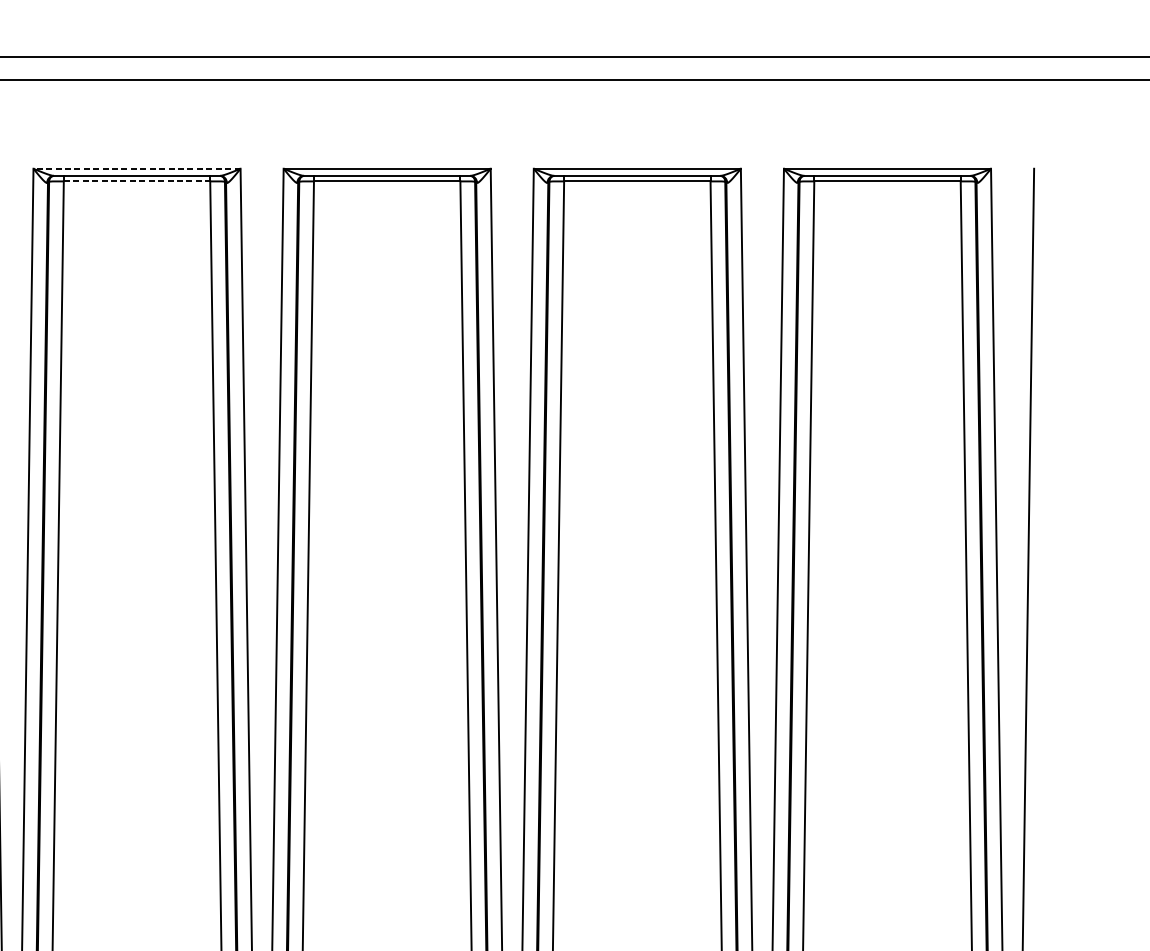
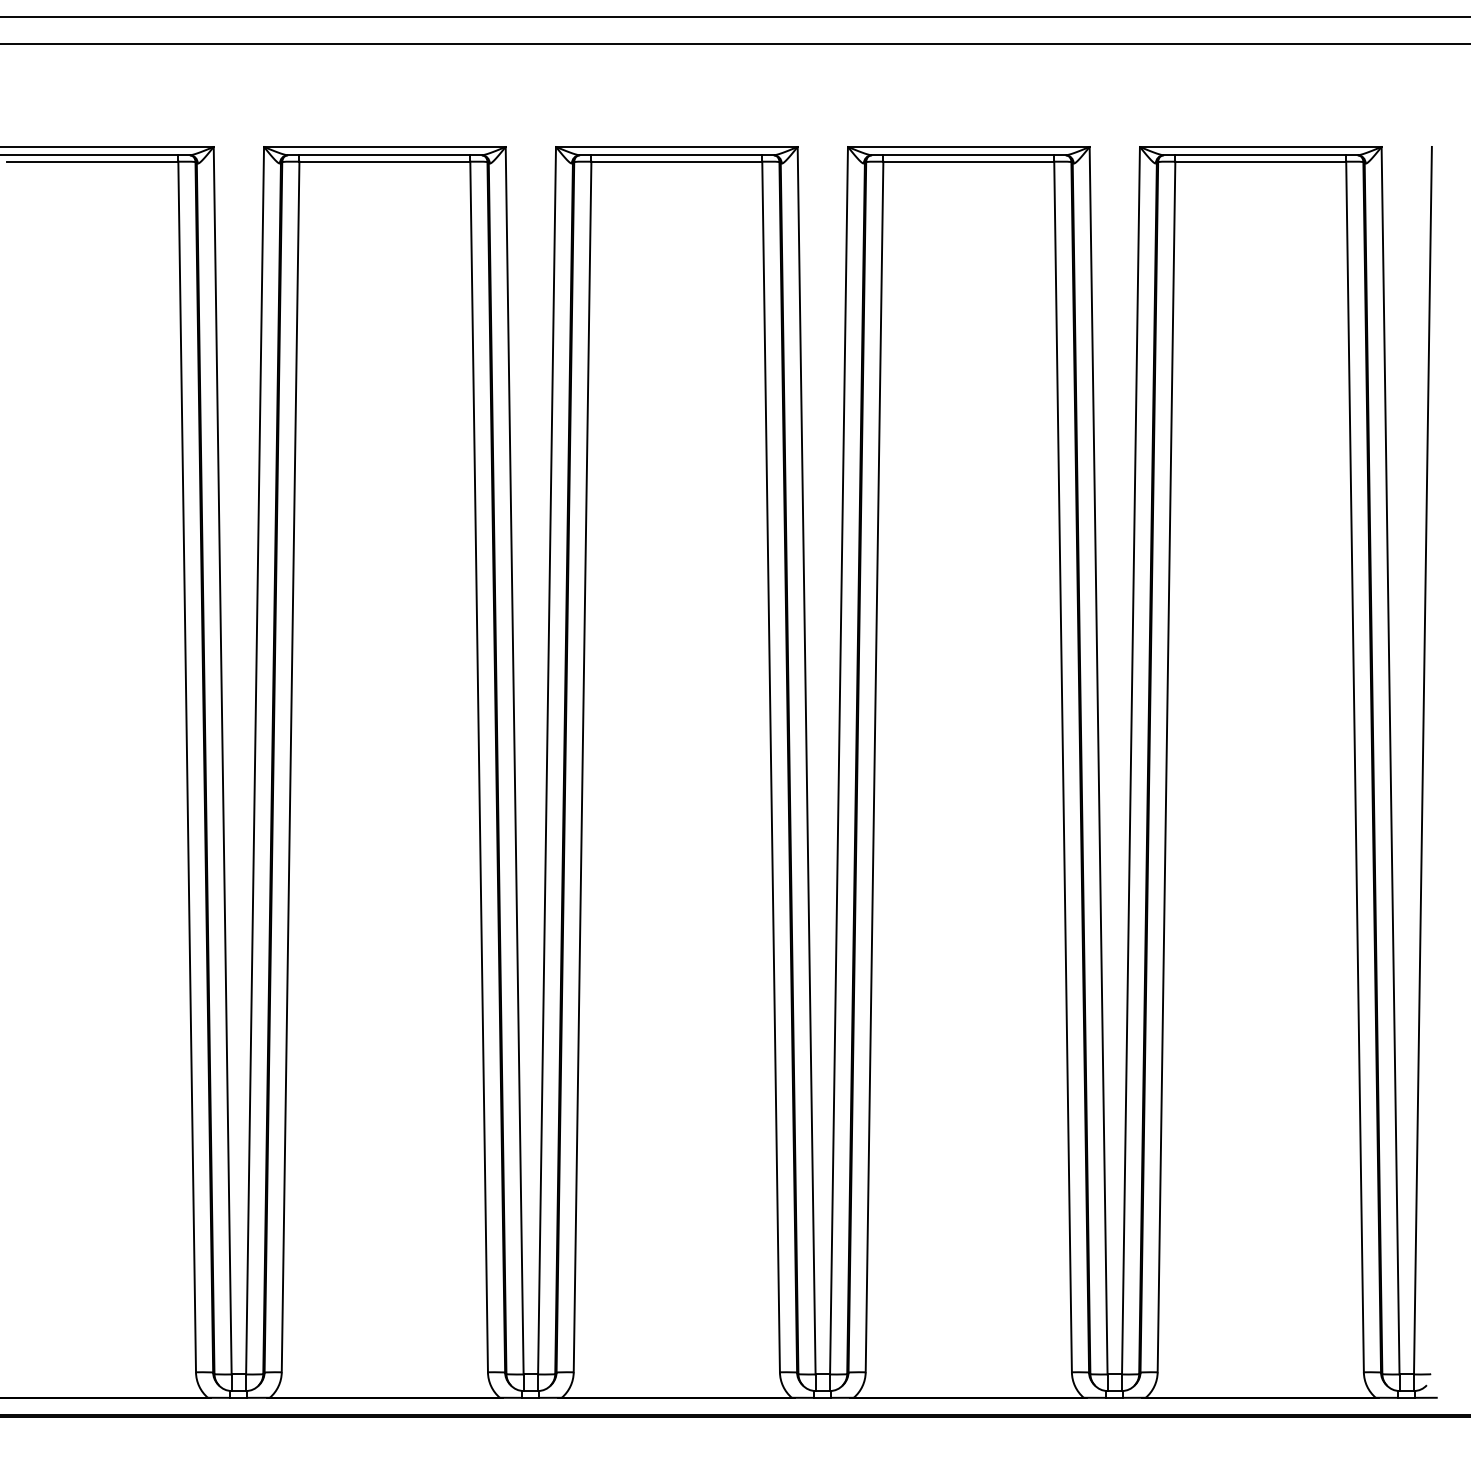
line: (136, 168) -> (384, 146), dashed -> solid
line: (137, 181) -> (385, 161), dashed -> solid

